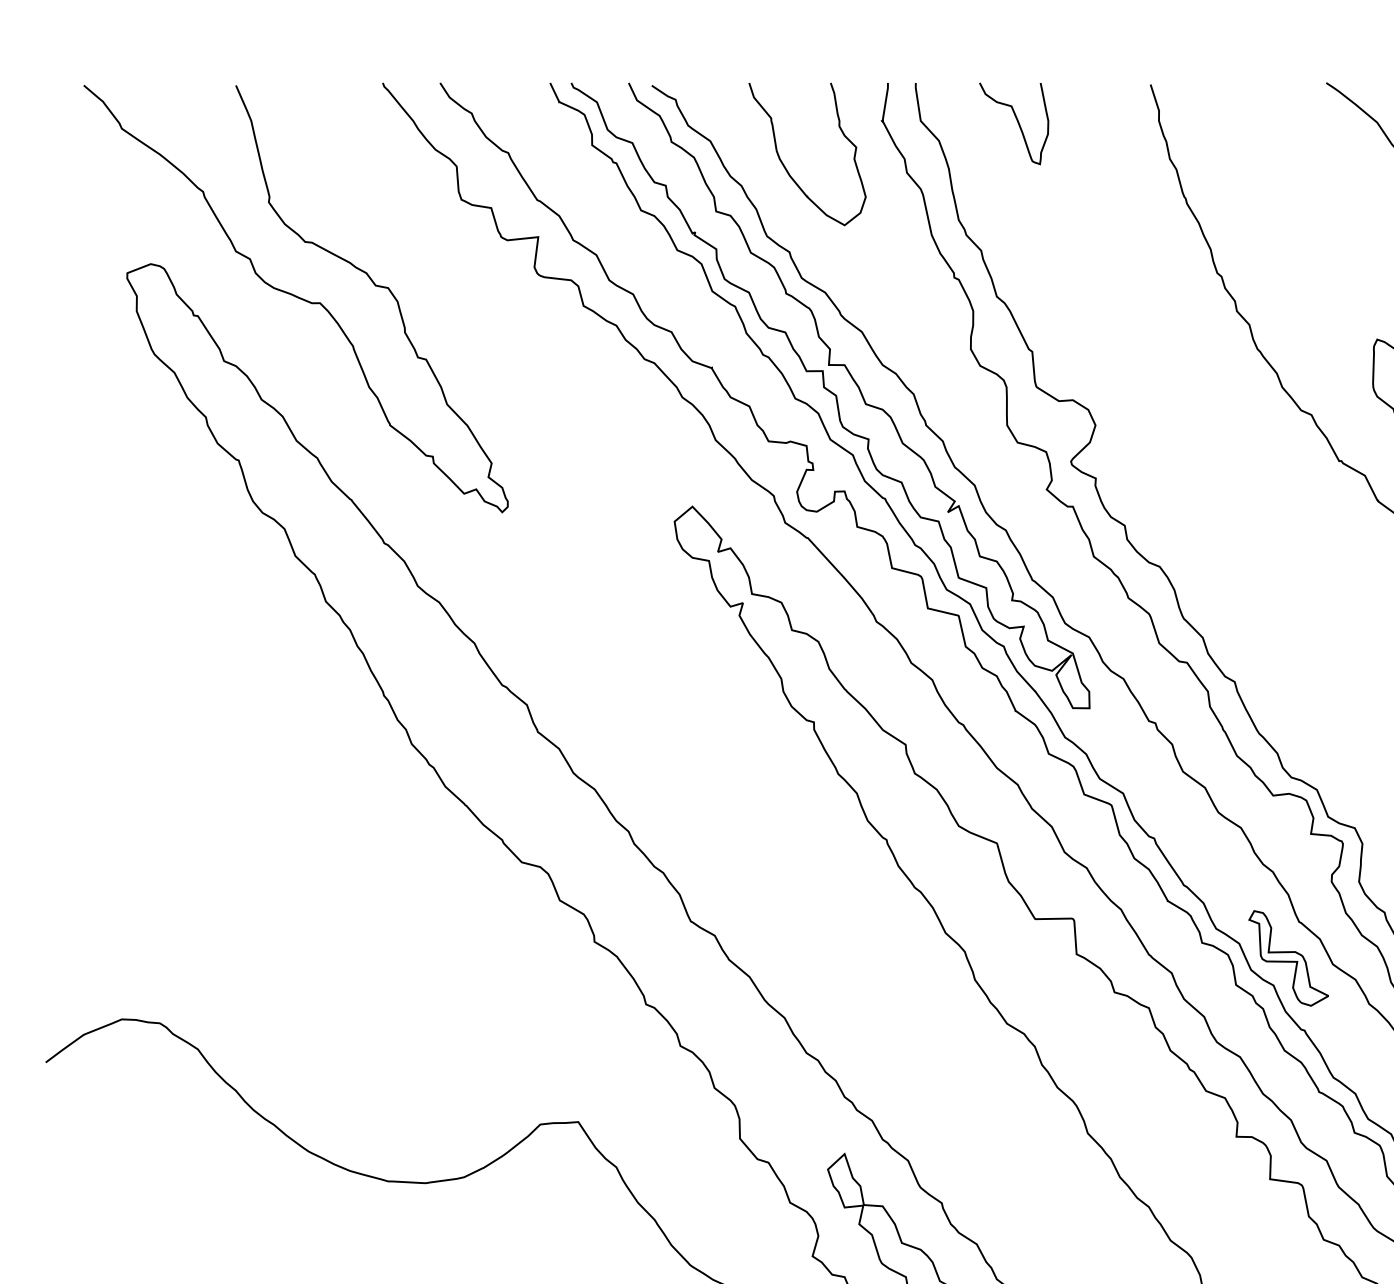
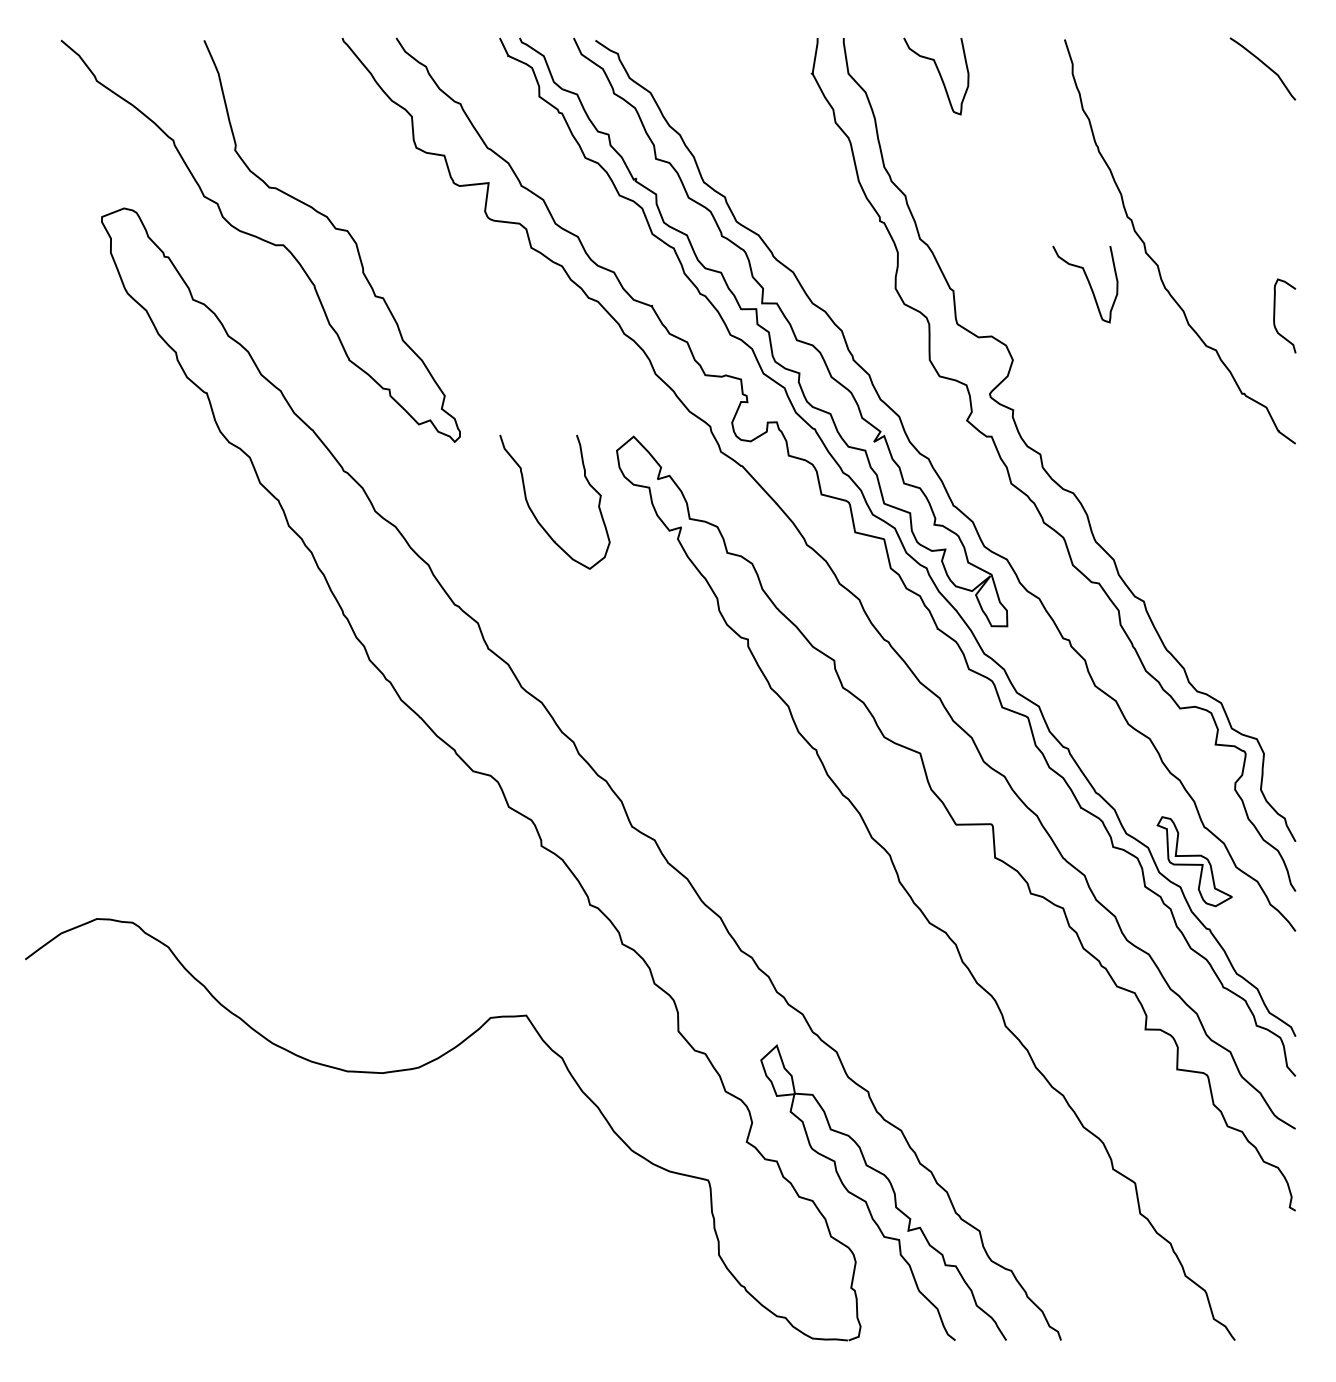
curve: (785, 166) -> (534, 513), moved
curve: (1175, 344) -> (1088, 284), added

